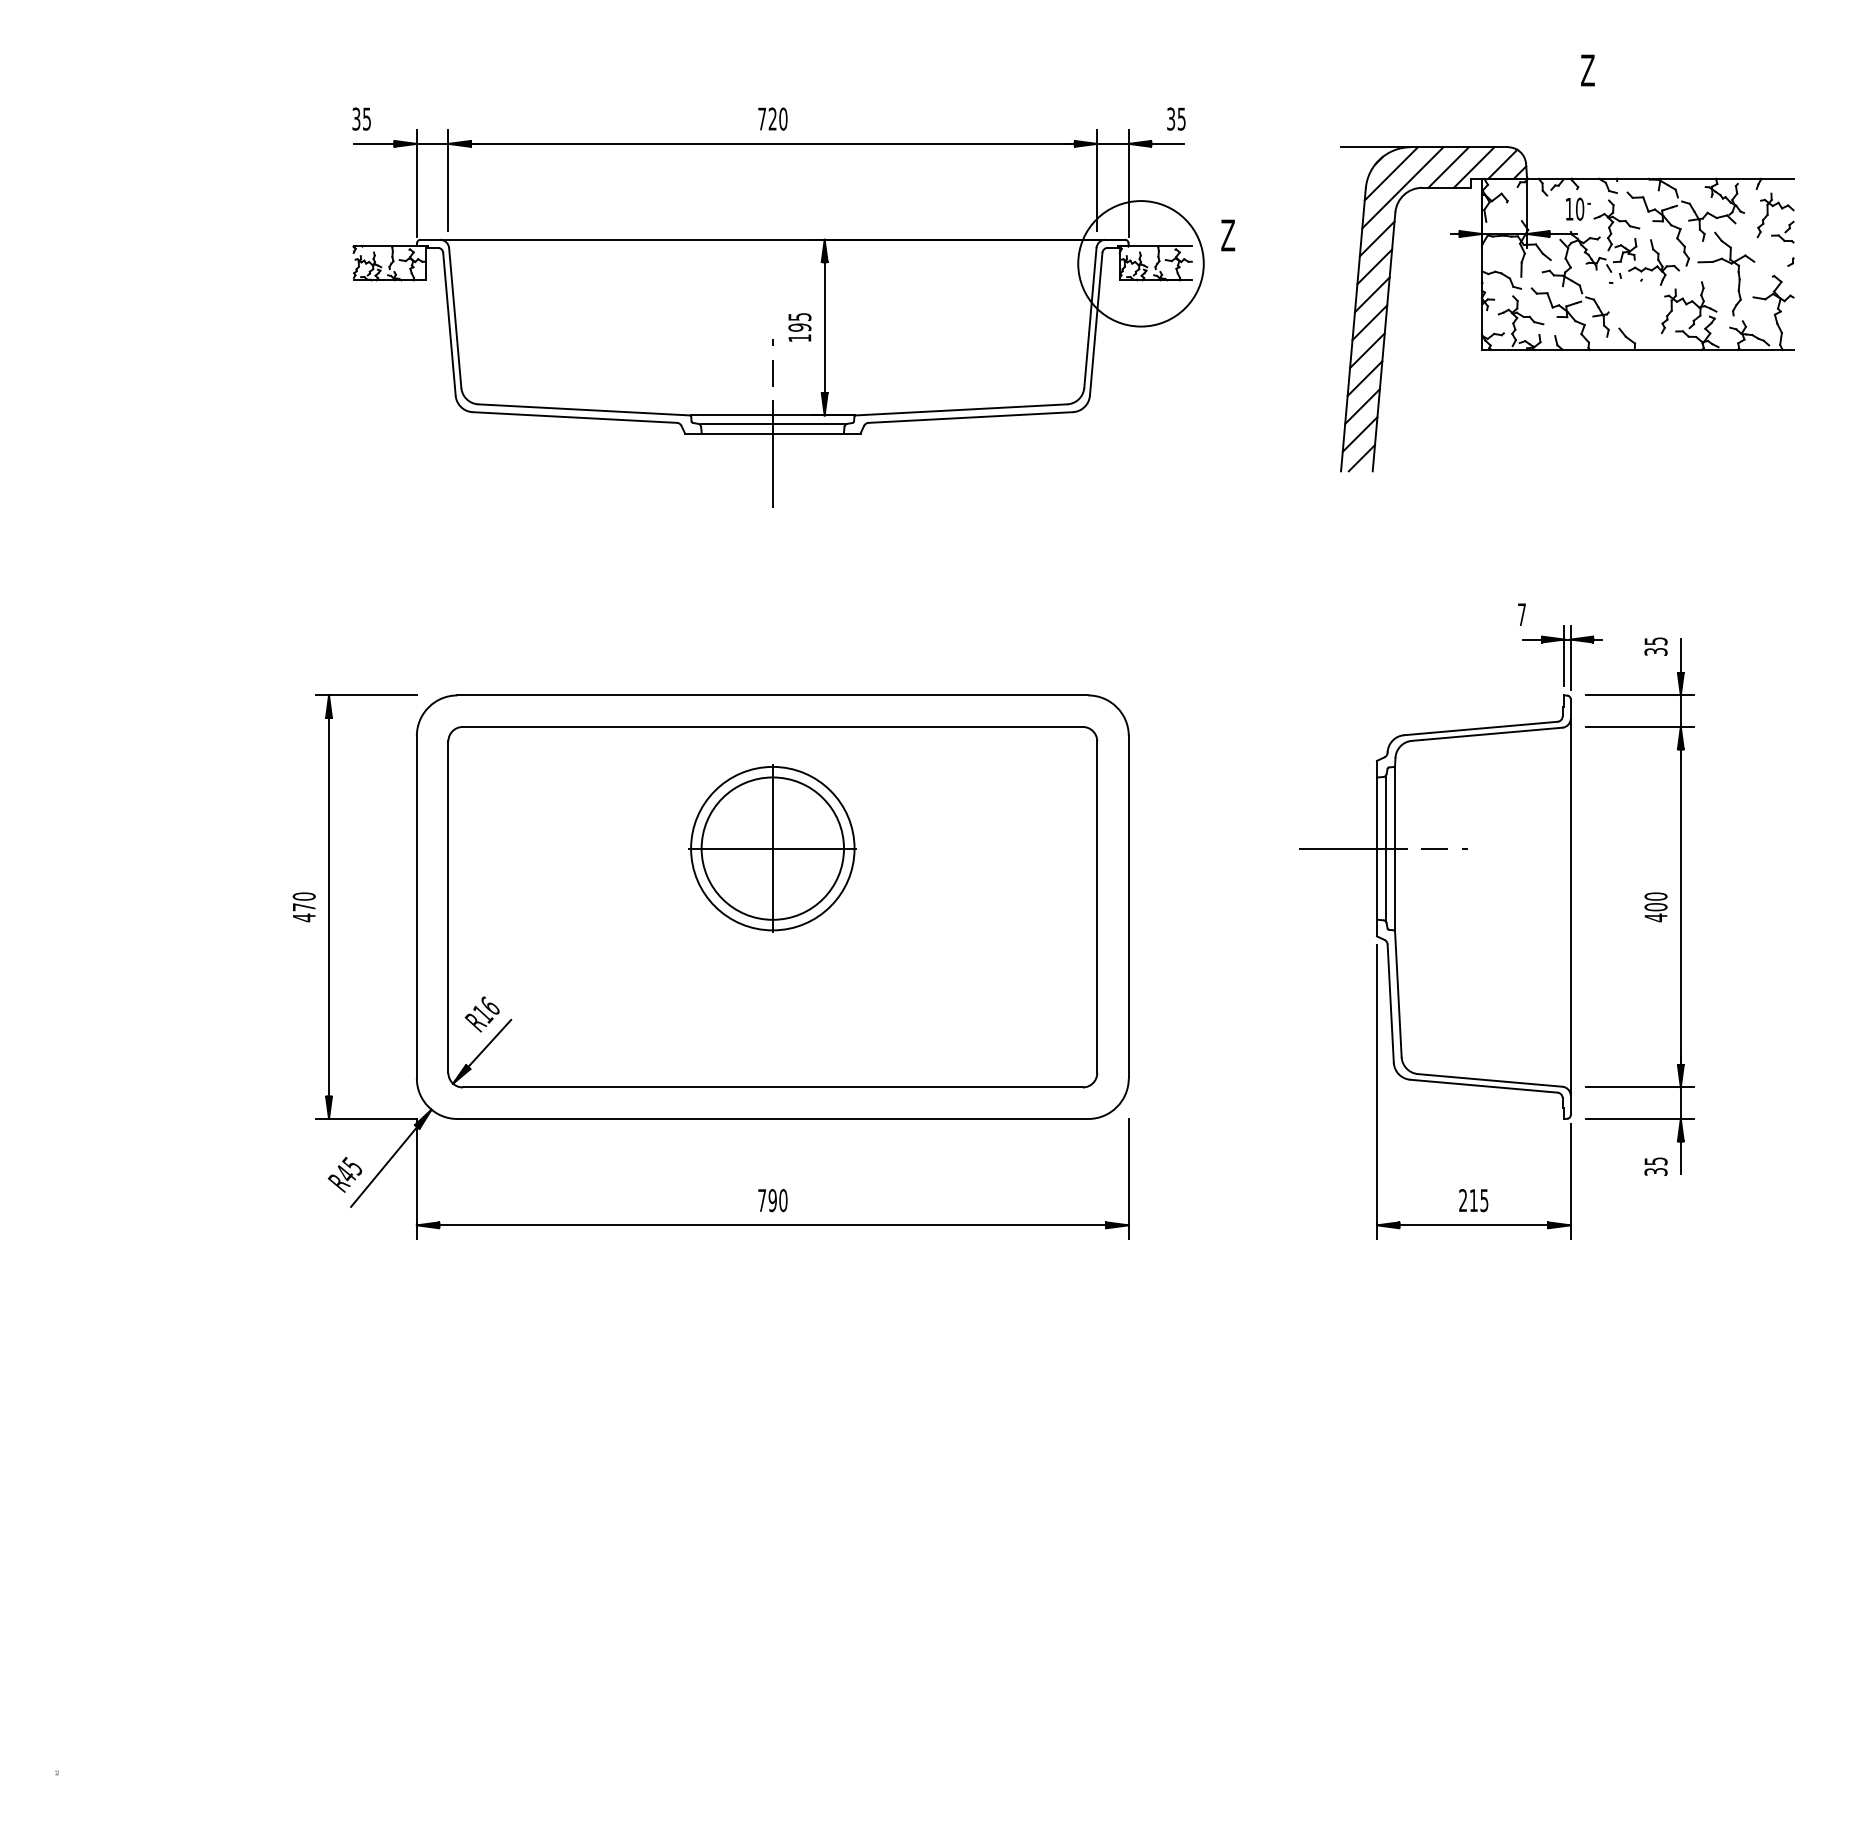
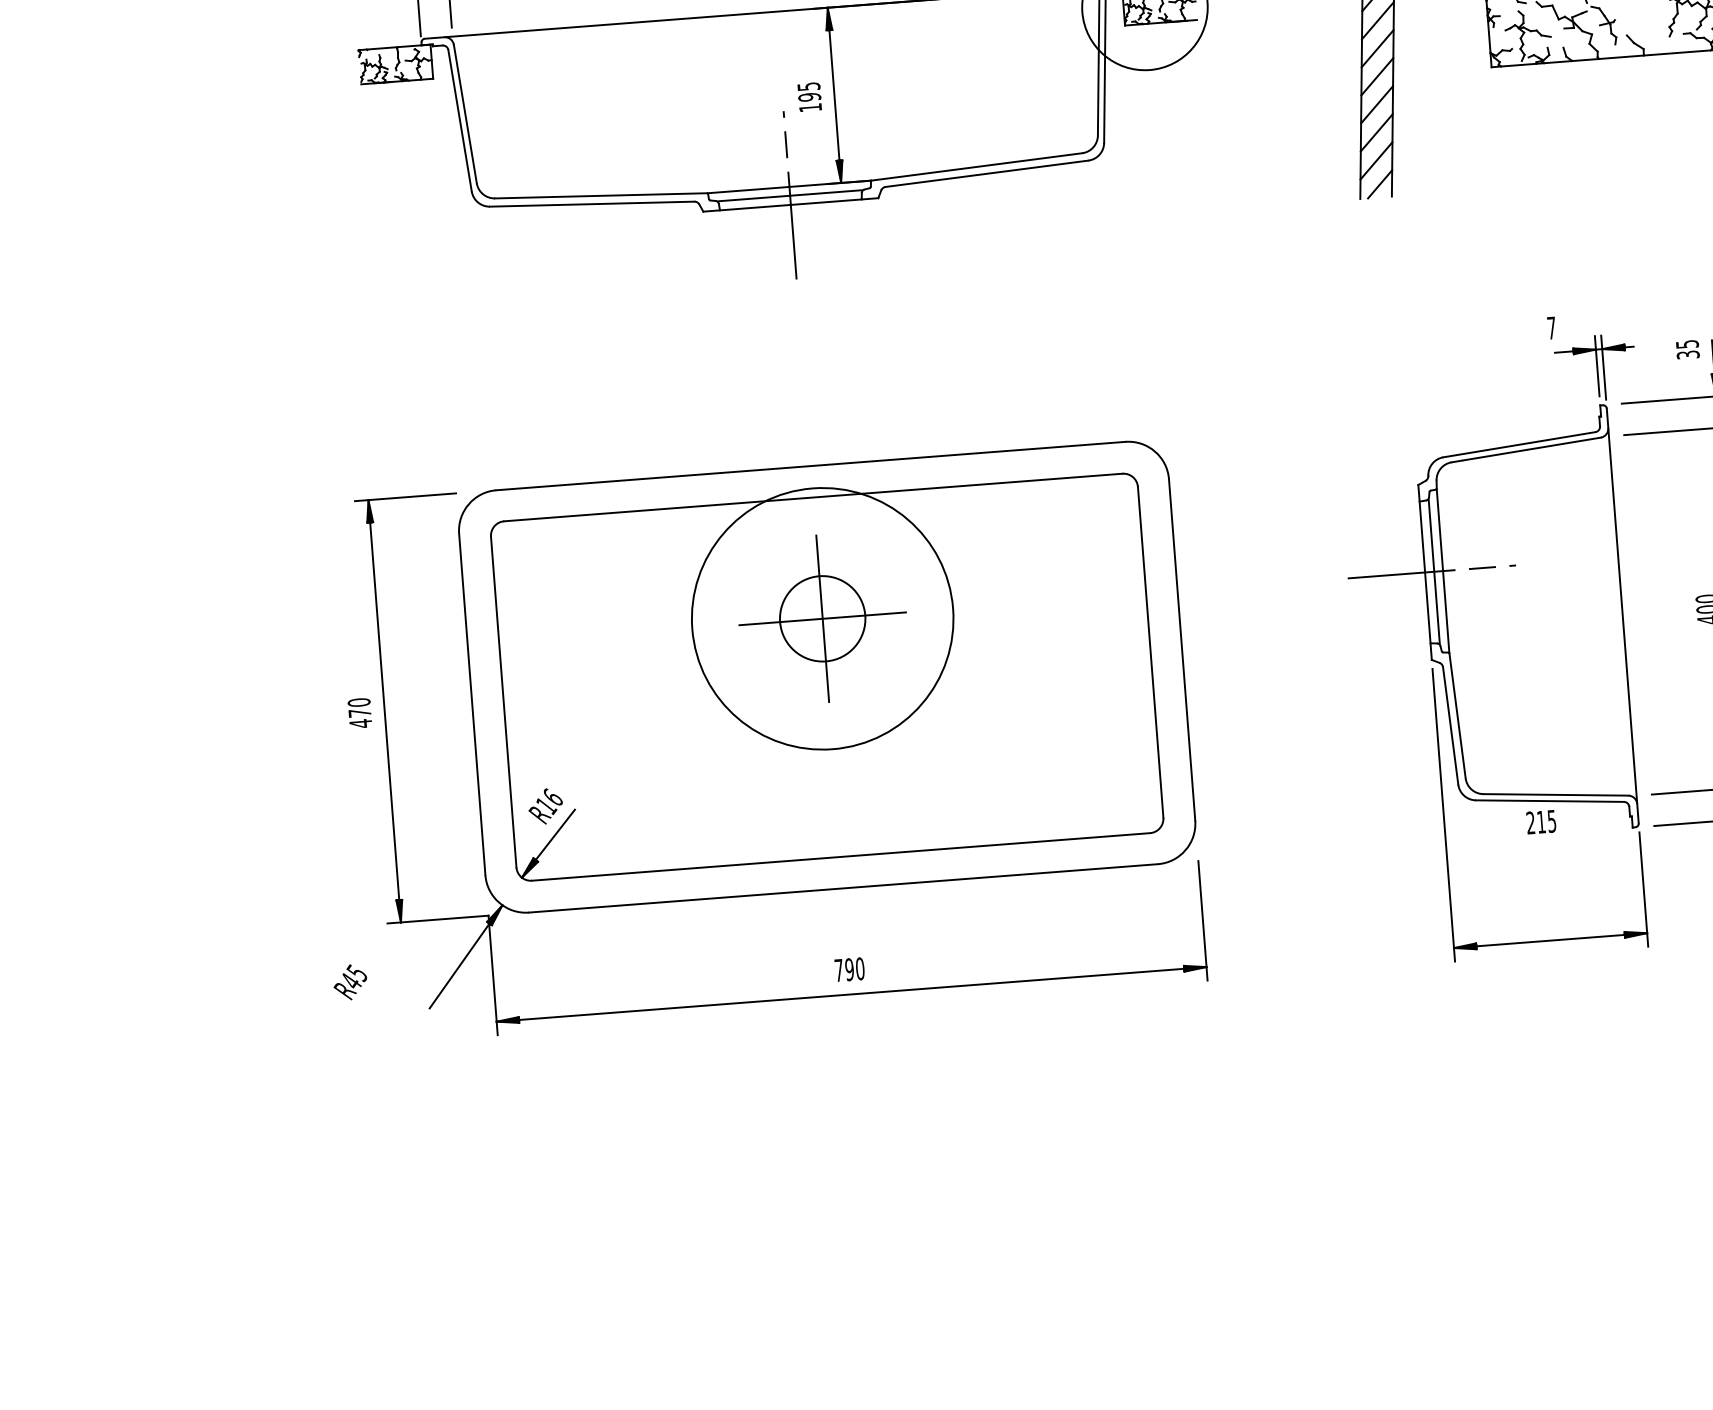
circle: (772, 848) -> (822, 618), size x0.6
circle: (772, 848) -> (822, 618), size x1.6
text: (344, 1174) -> (349, 982), moved
text: (1473, 1200) -> (1541, 822), moved

